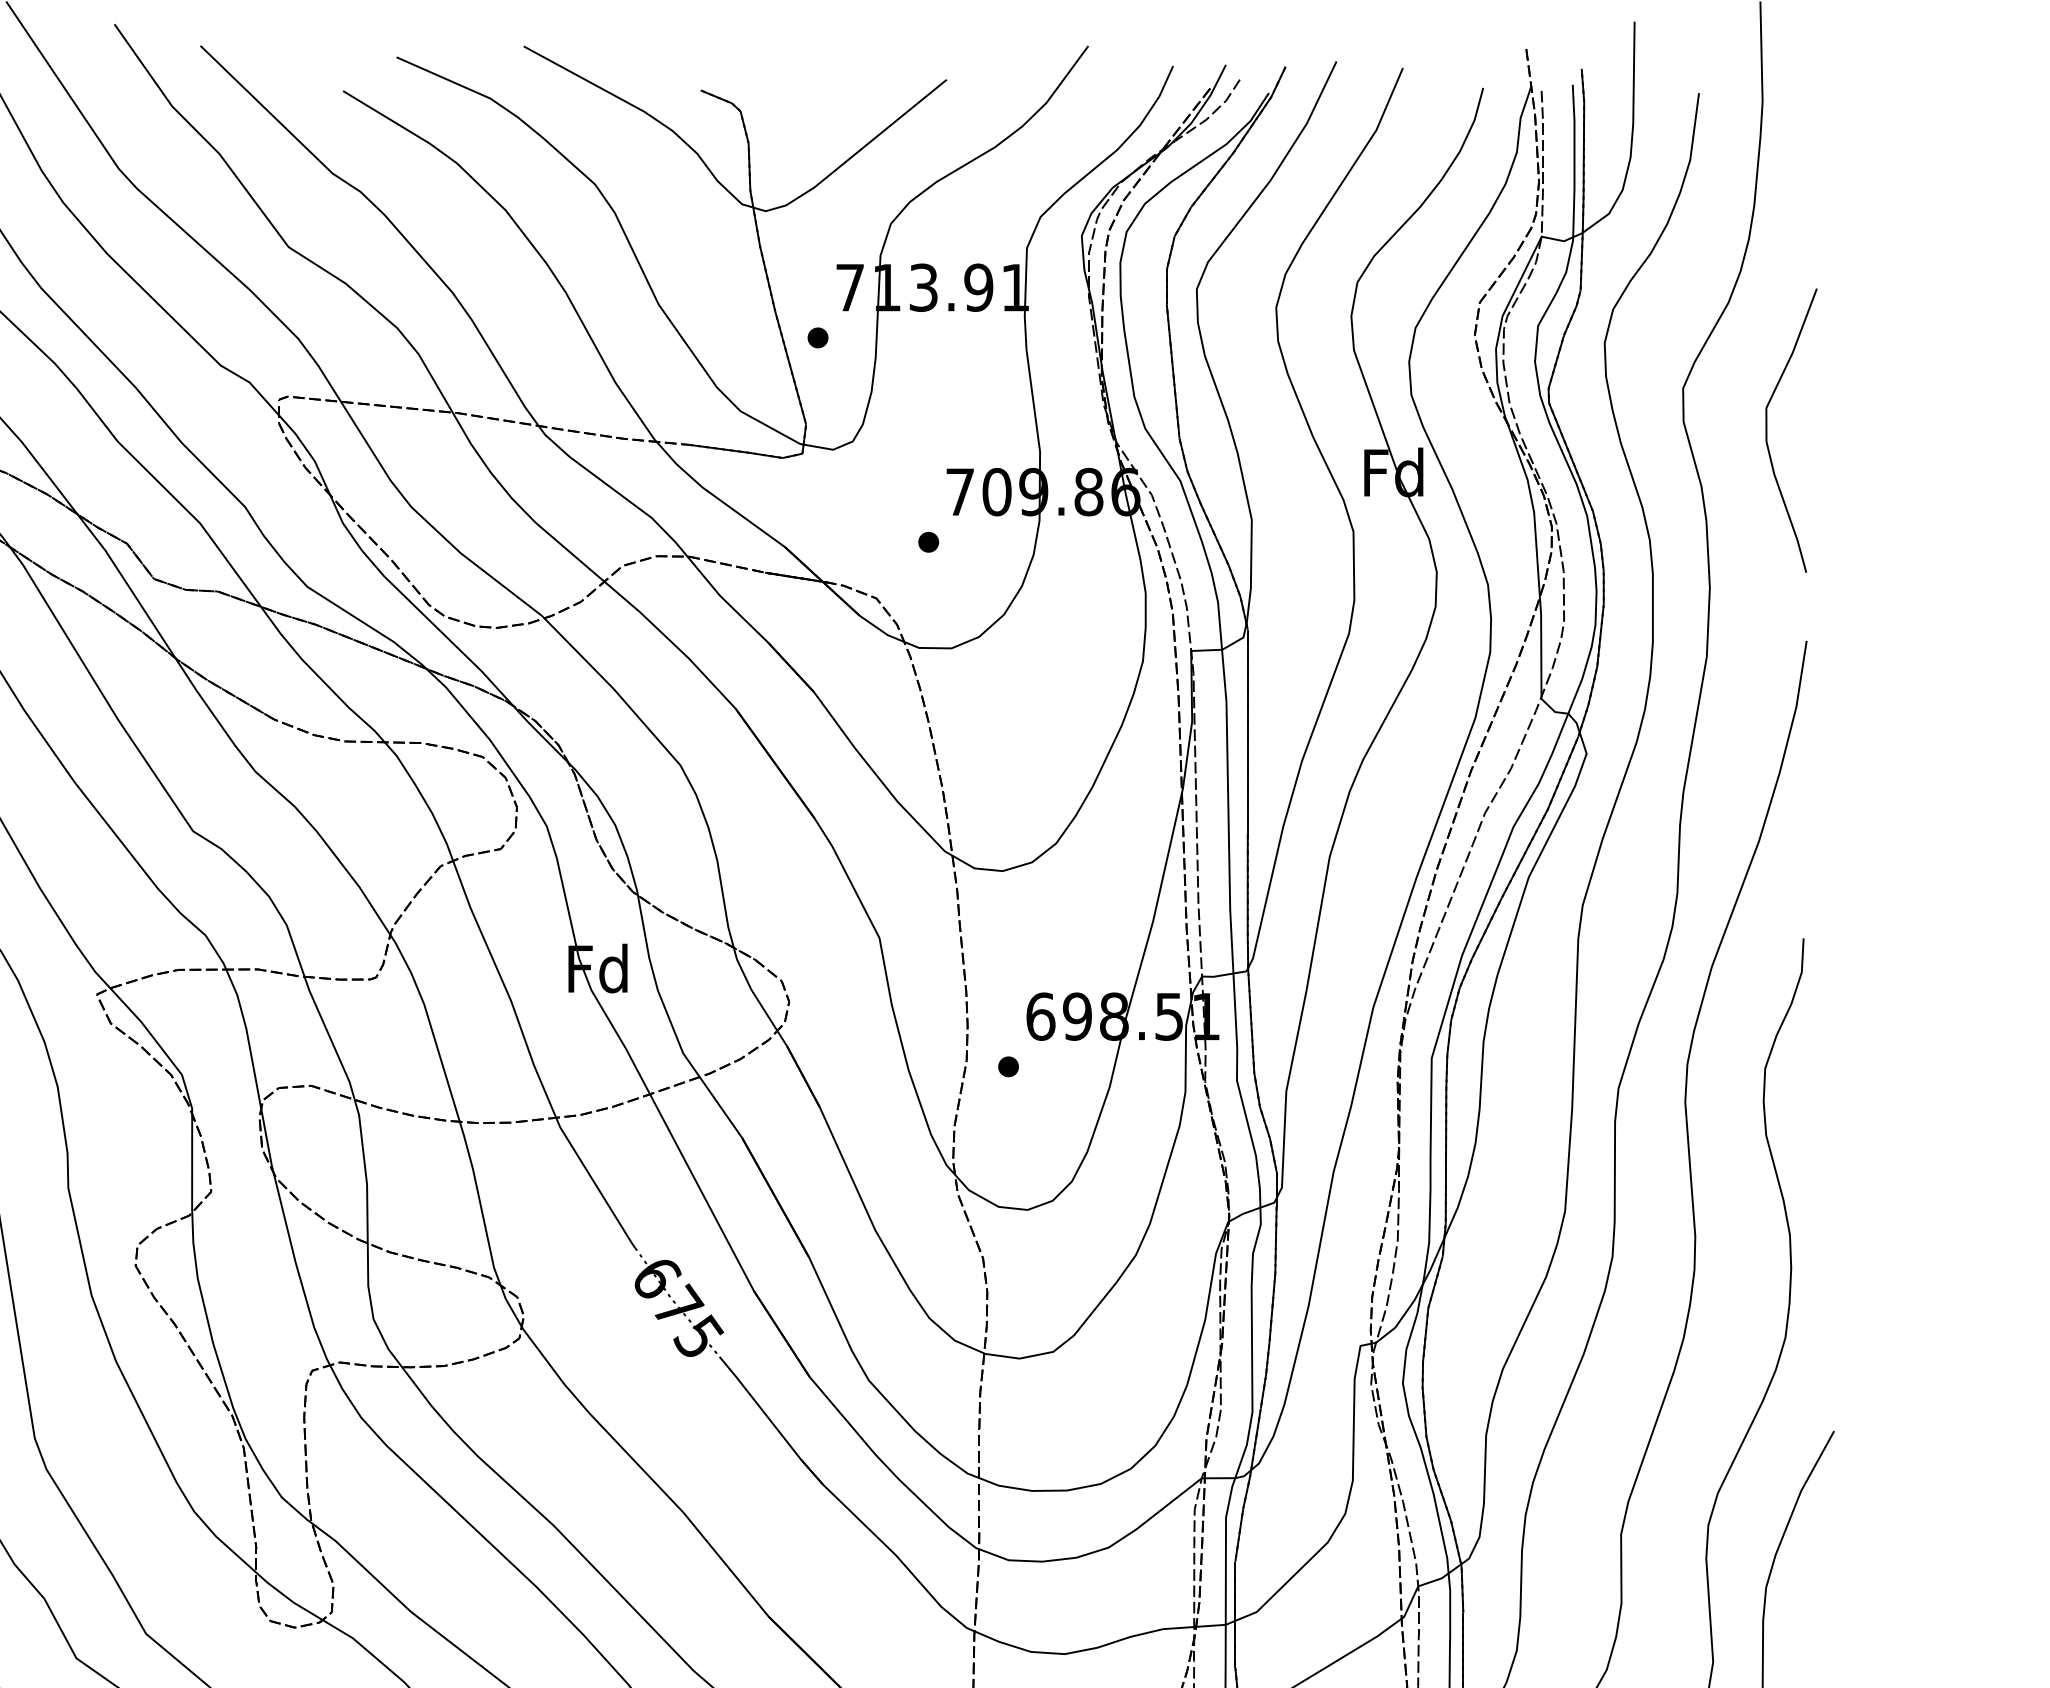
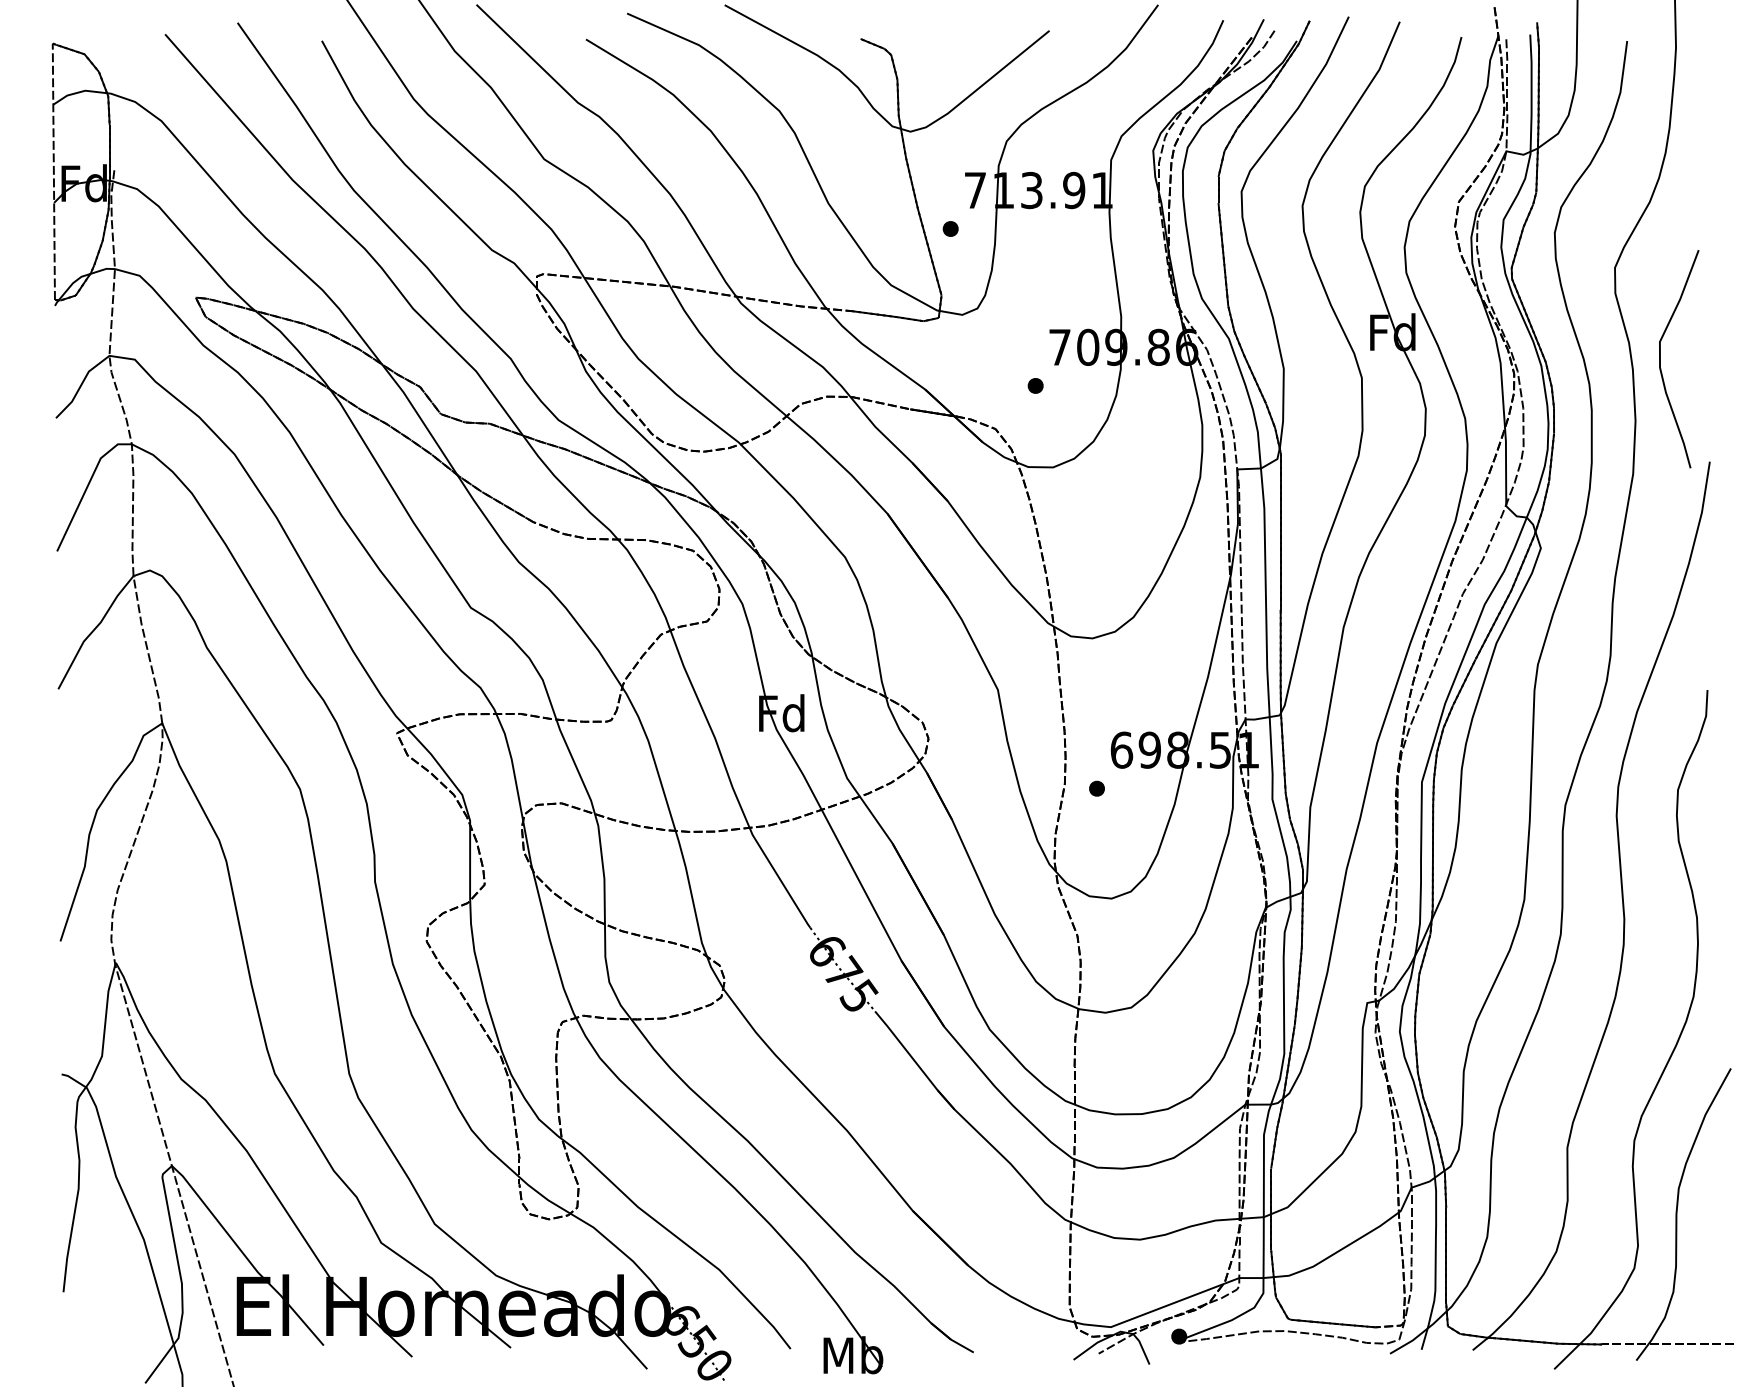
curve: (1767, 431) -> (1660, 359), moved

